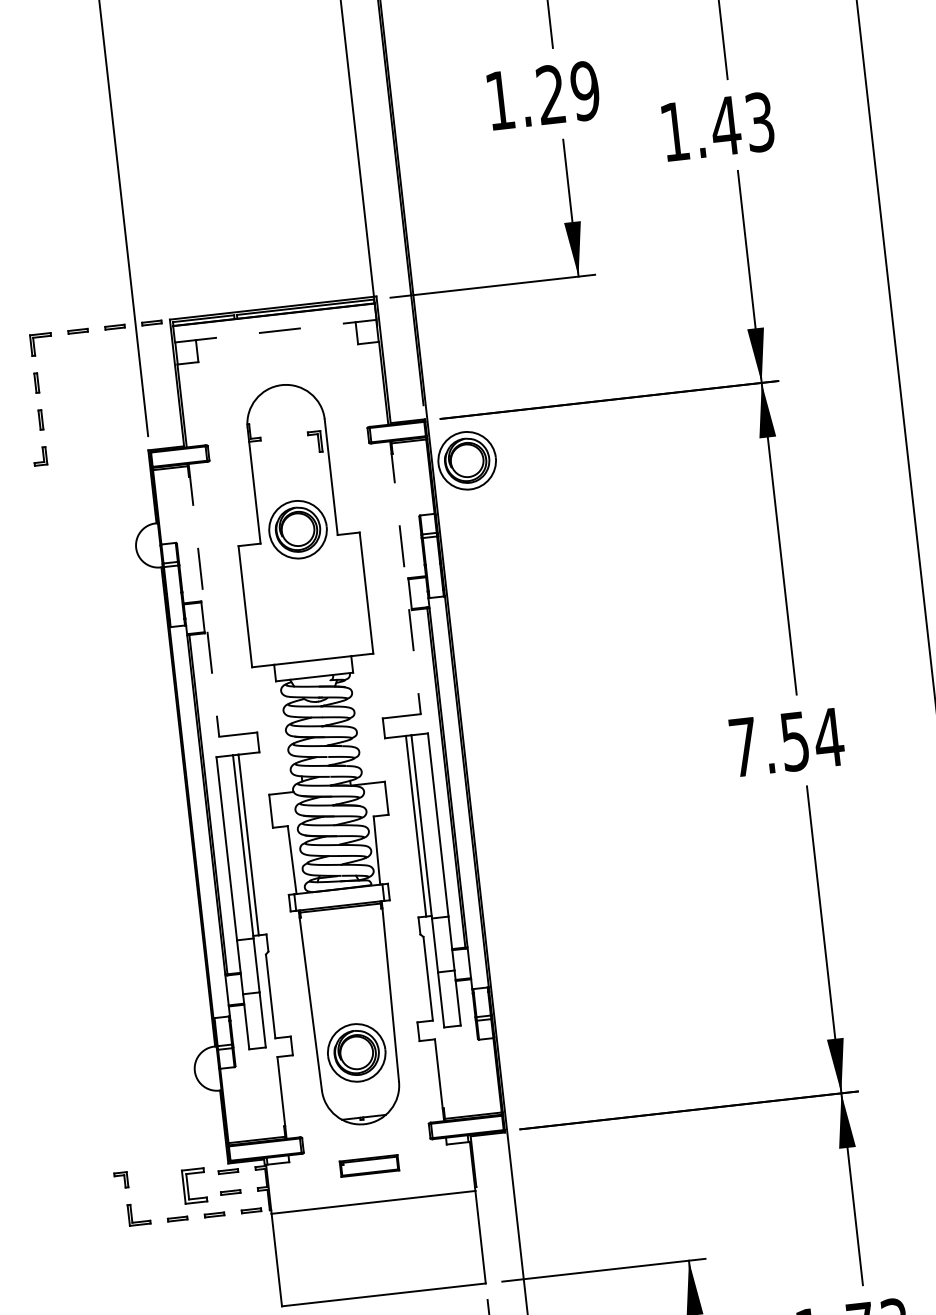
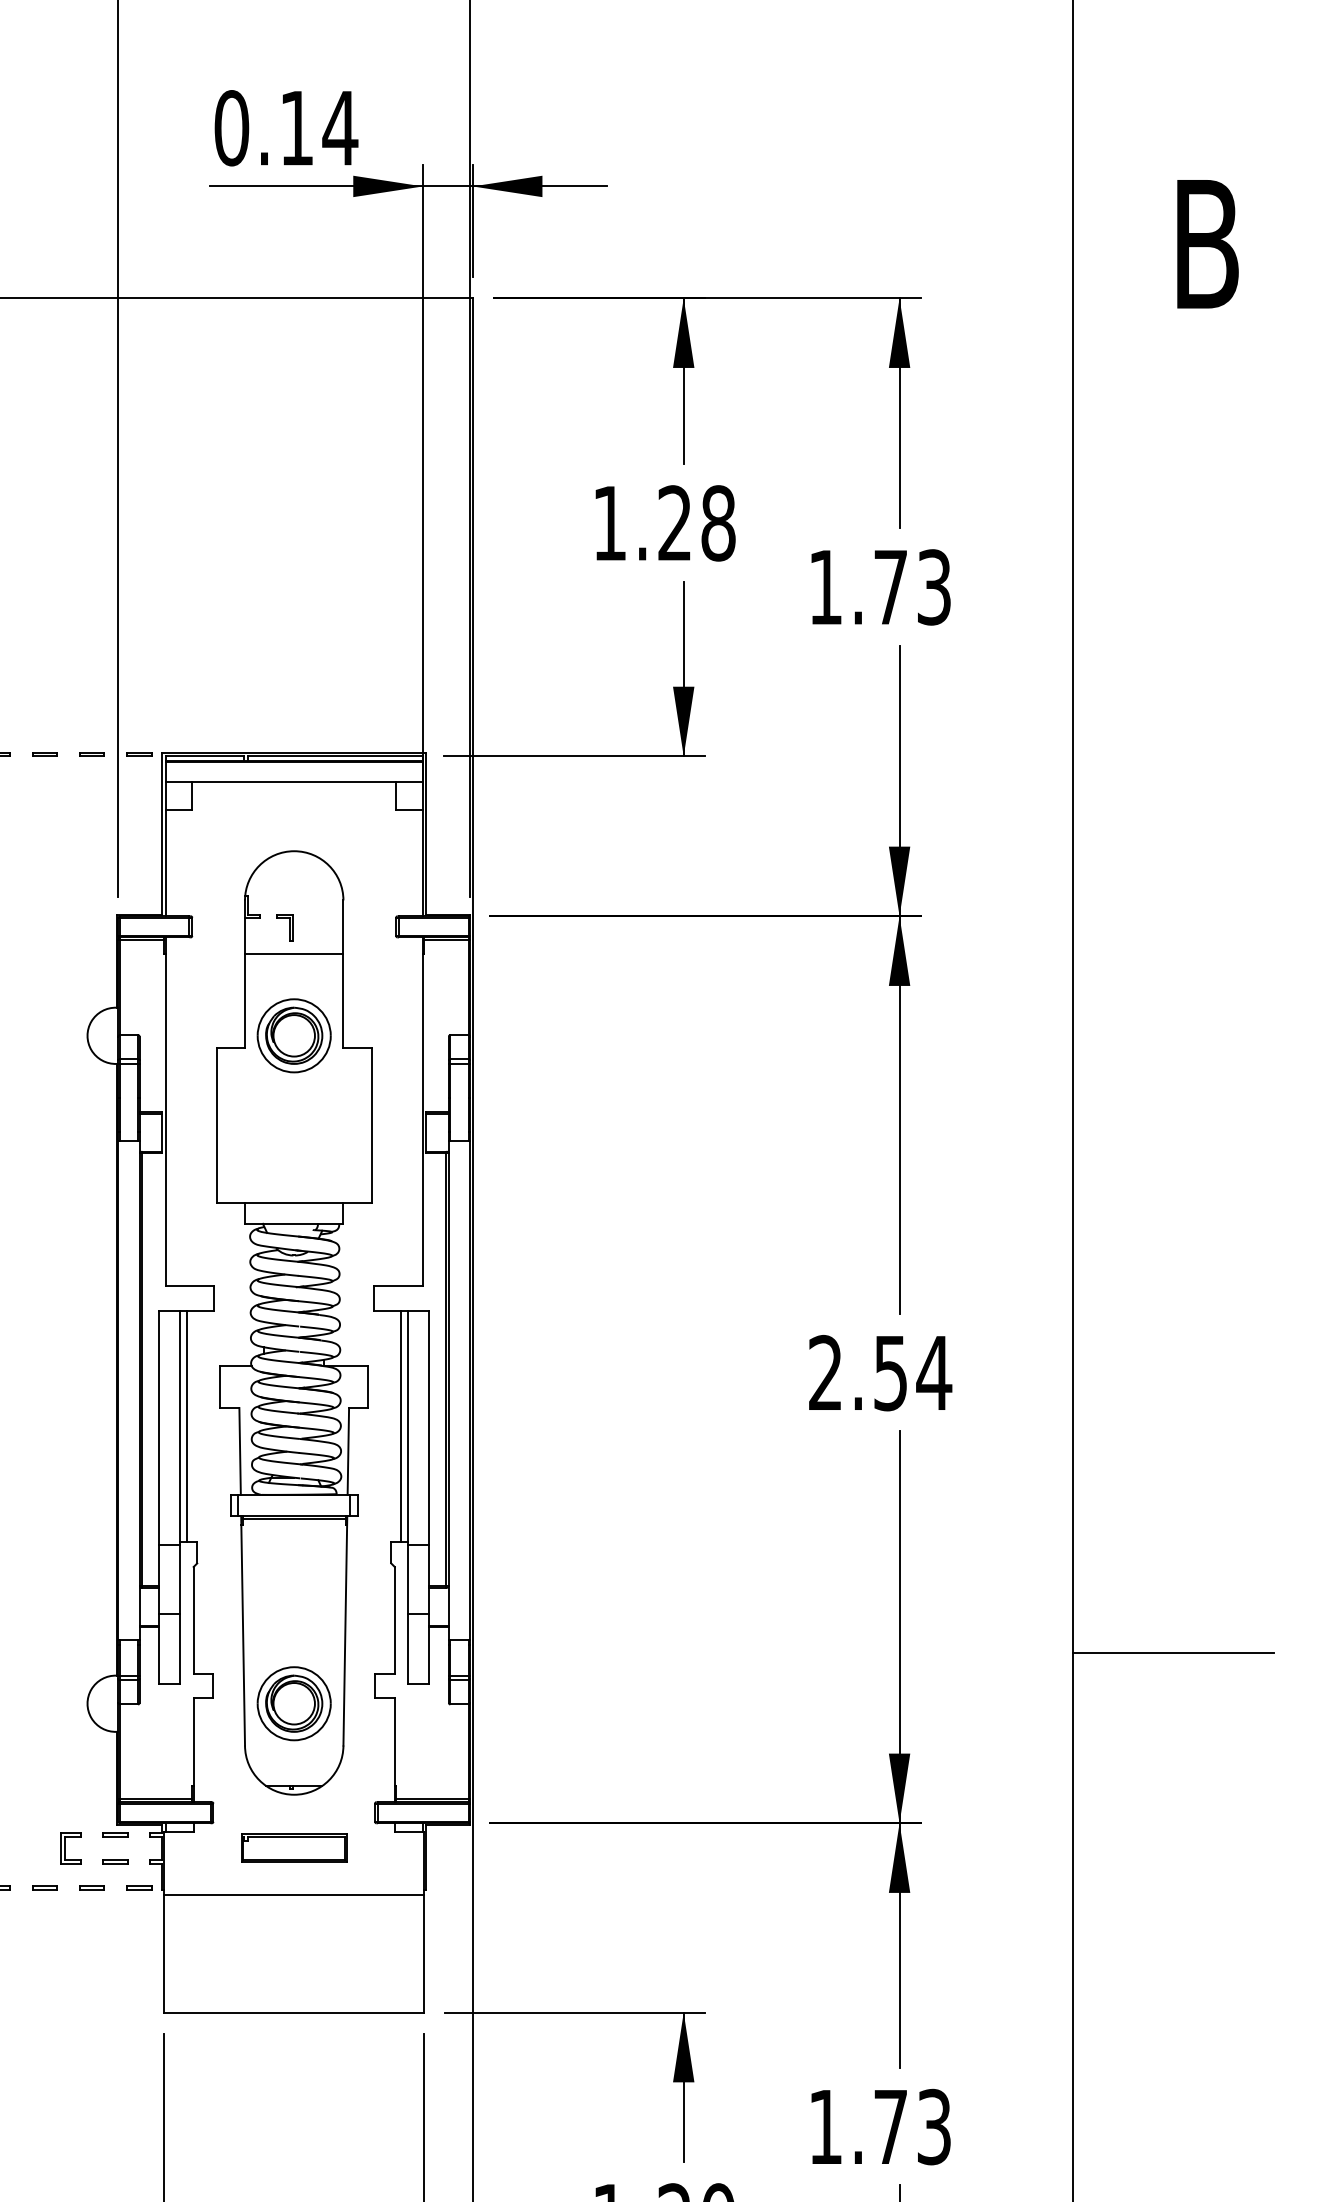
text: (585, 91) -> (718, 523), 1.29 -> 1.28
text: (725, 126) -> (890, 587), 1.43 -> 1.73
line: (276, 331) -> (294, 782), dashed -> solid
part: (314, 441) -> (284, 927), moved
part: (466, 460) -> (516, 972), removed
line: (291, 465) -> (294, 953), added
line: (405, 578) -> (422, 1112), dashed -> solid
line: (203, 601) -> (165, 1112), dashed -> solid
text: (743, 745) -> (825, 1371), 7.54 -> 2.54
part: (369, 1165) -> (294, 1847), size x1.43
part: (194, 1185) -> (70, 1848), size x0.71

